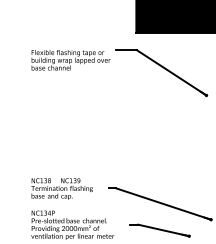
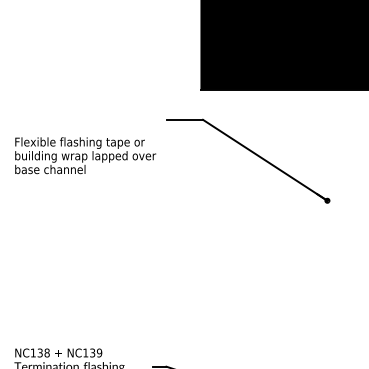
text: (70, 60) -> (84, 156), moved

